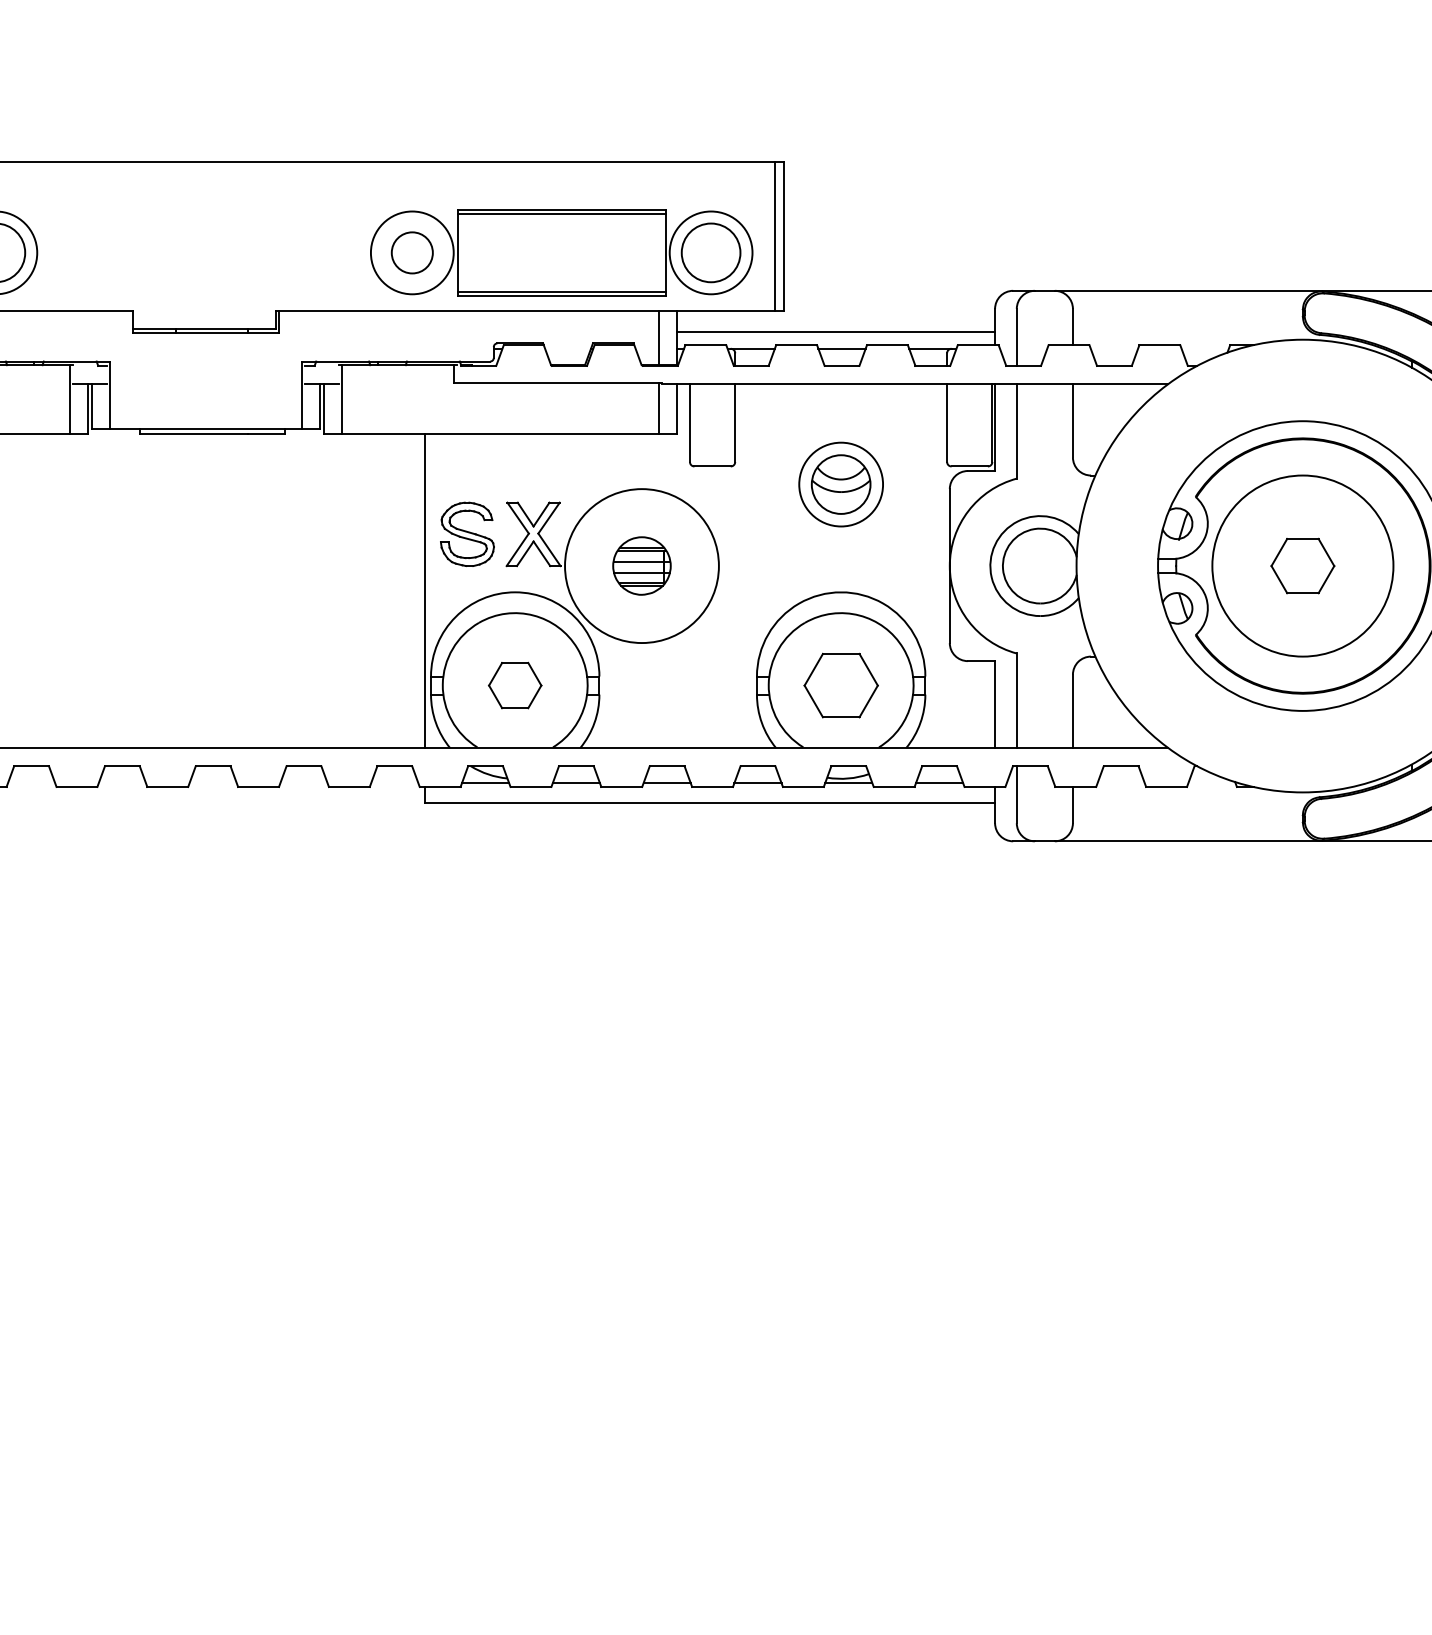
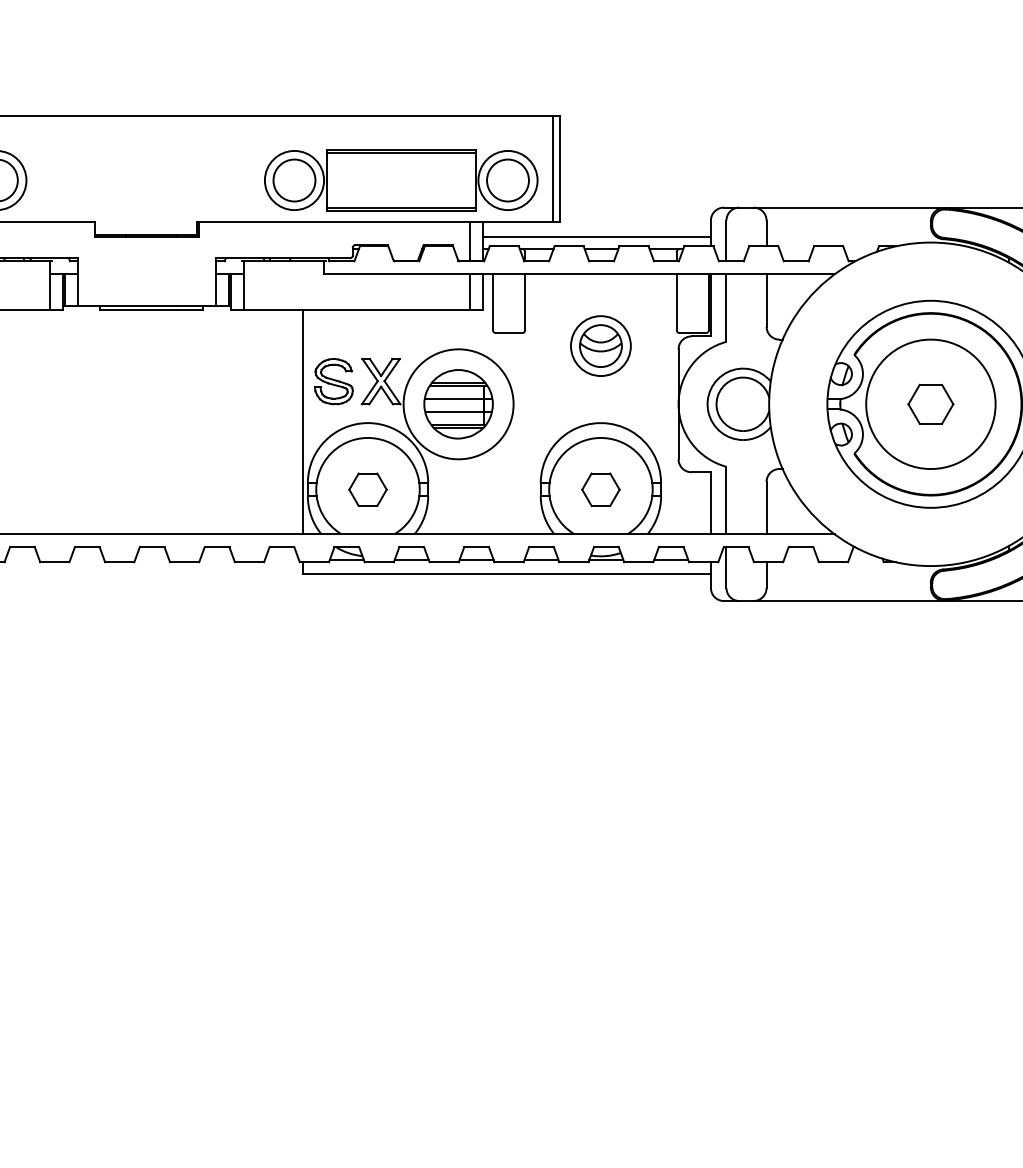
circle: (411, 252) -> (293, 180), size x1.43
part: (641, 565) -> (458, 403), size x1.67
part: (840, 685) -> (600, 489), size x0.71

